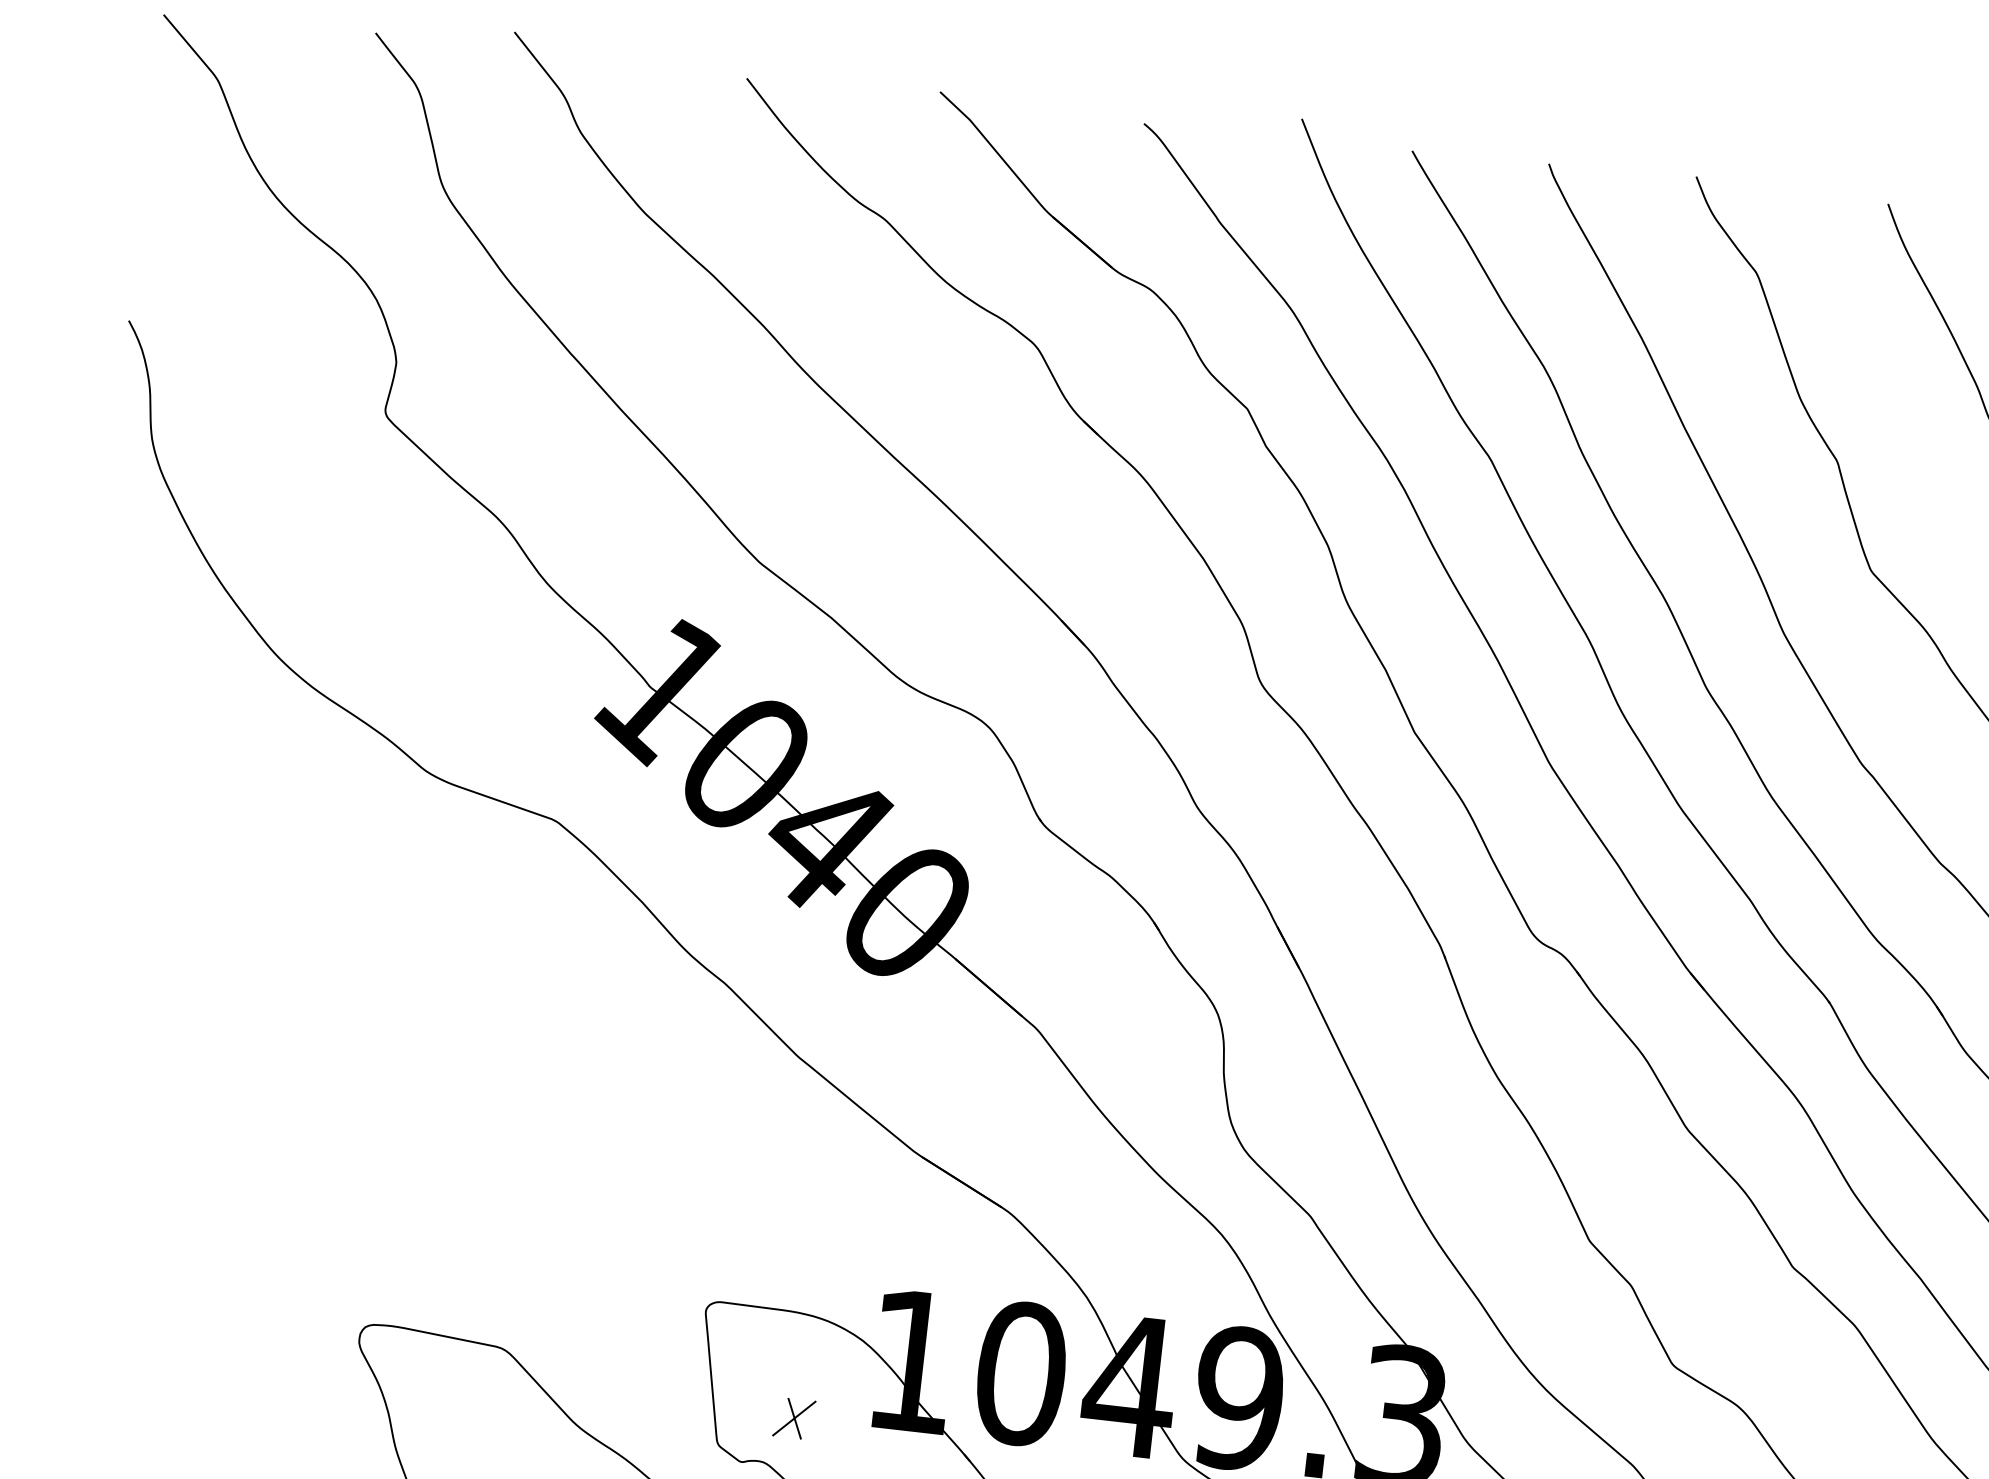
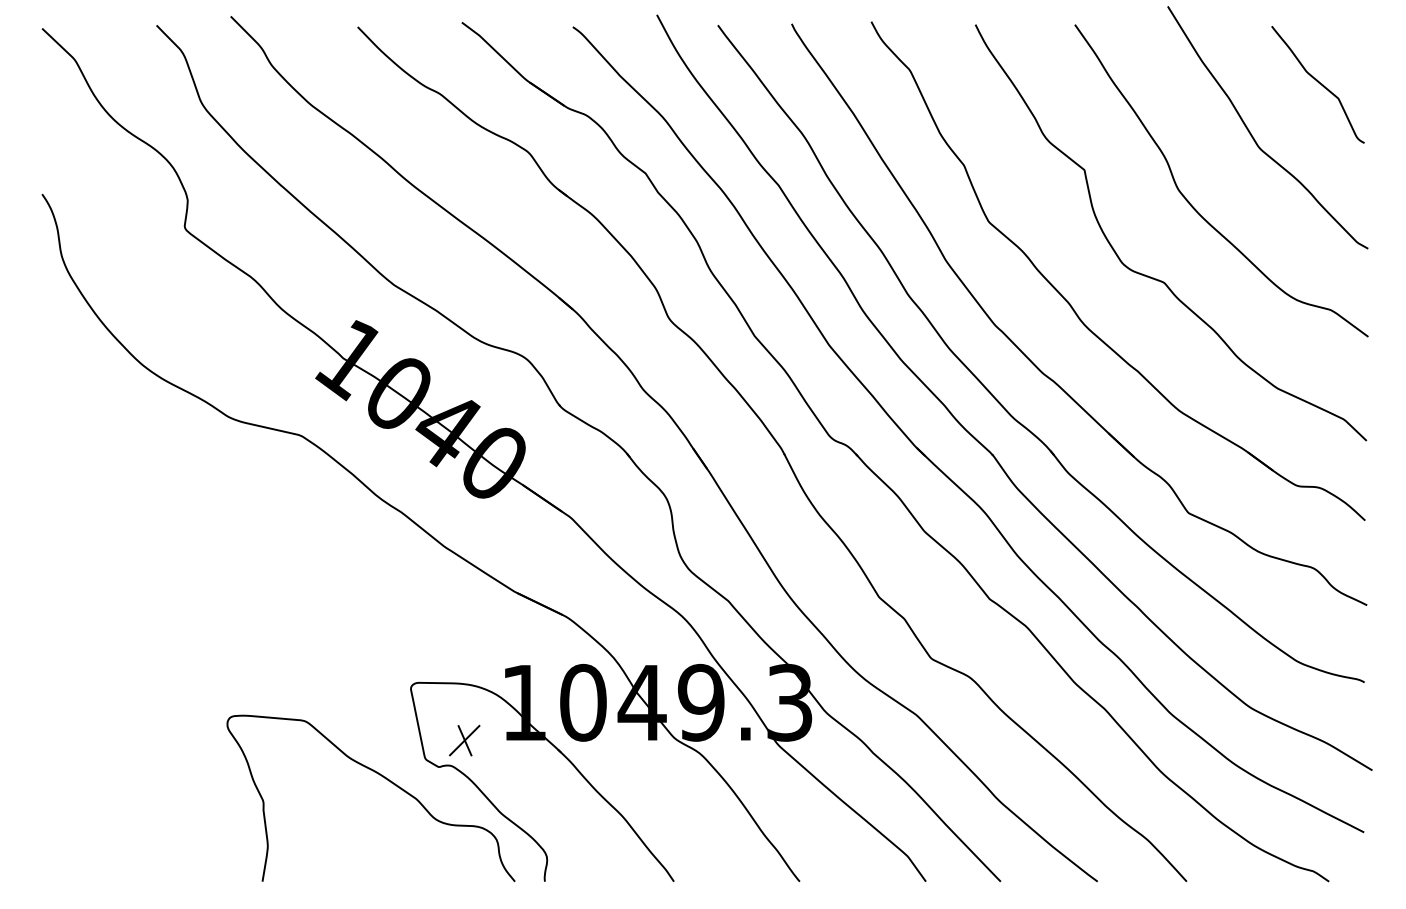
part: (793, 1418) -> (464, 740), size x1.43

